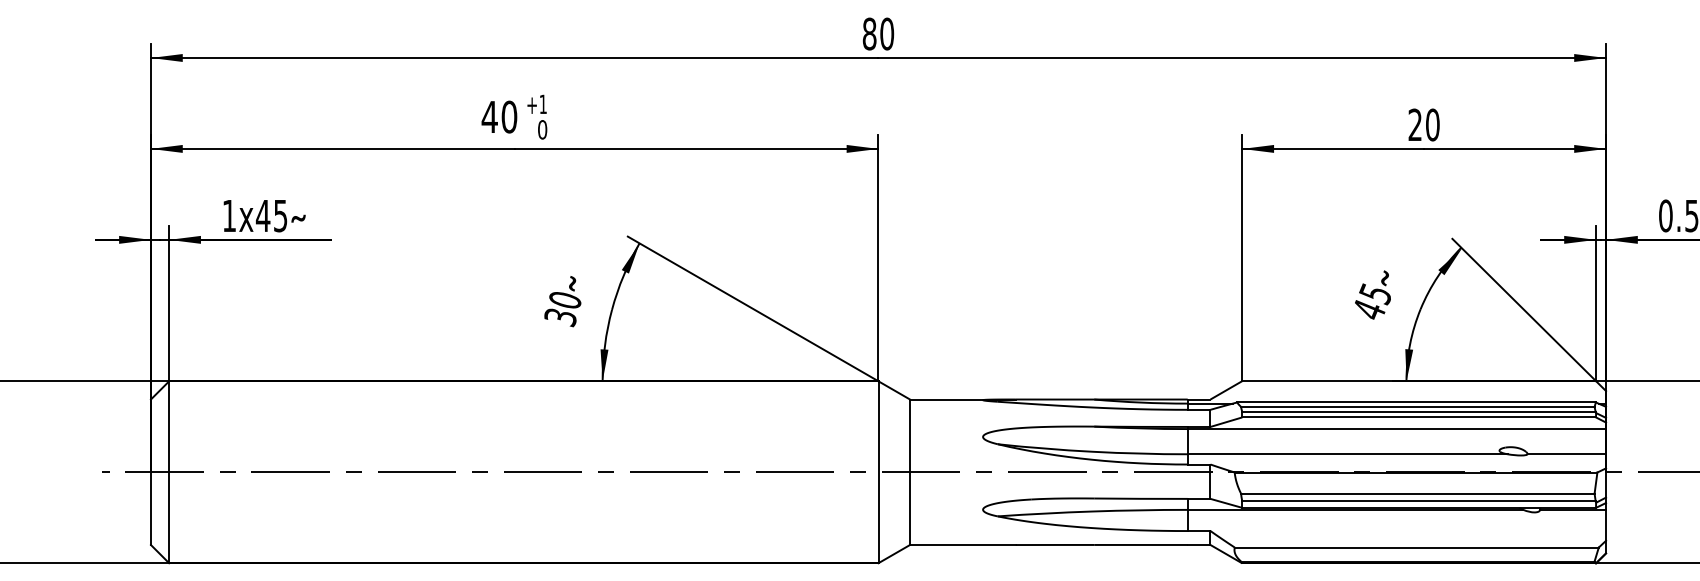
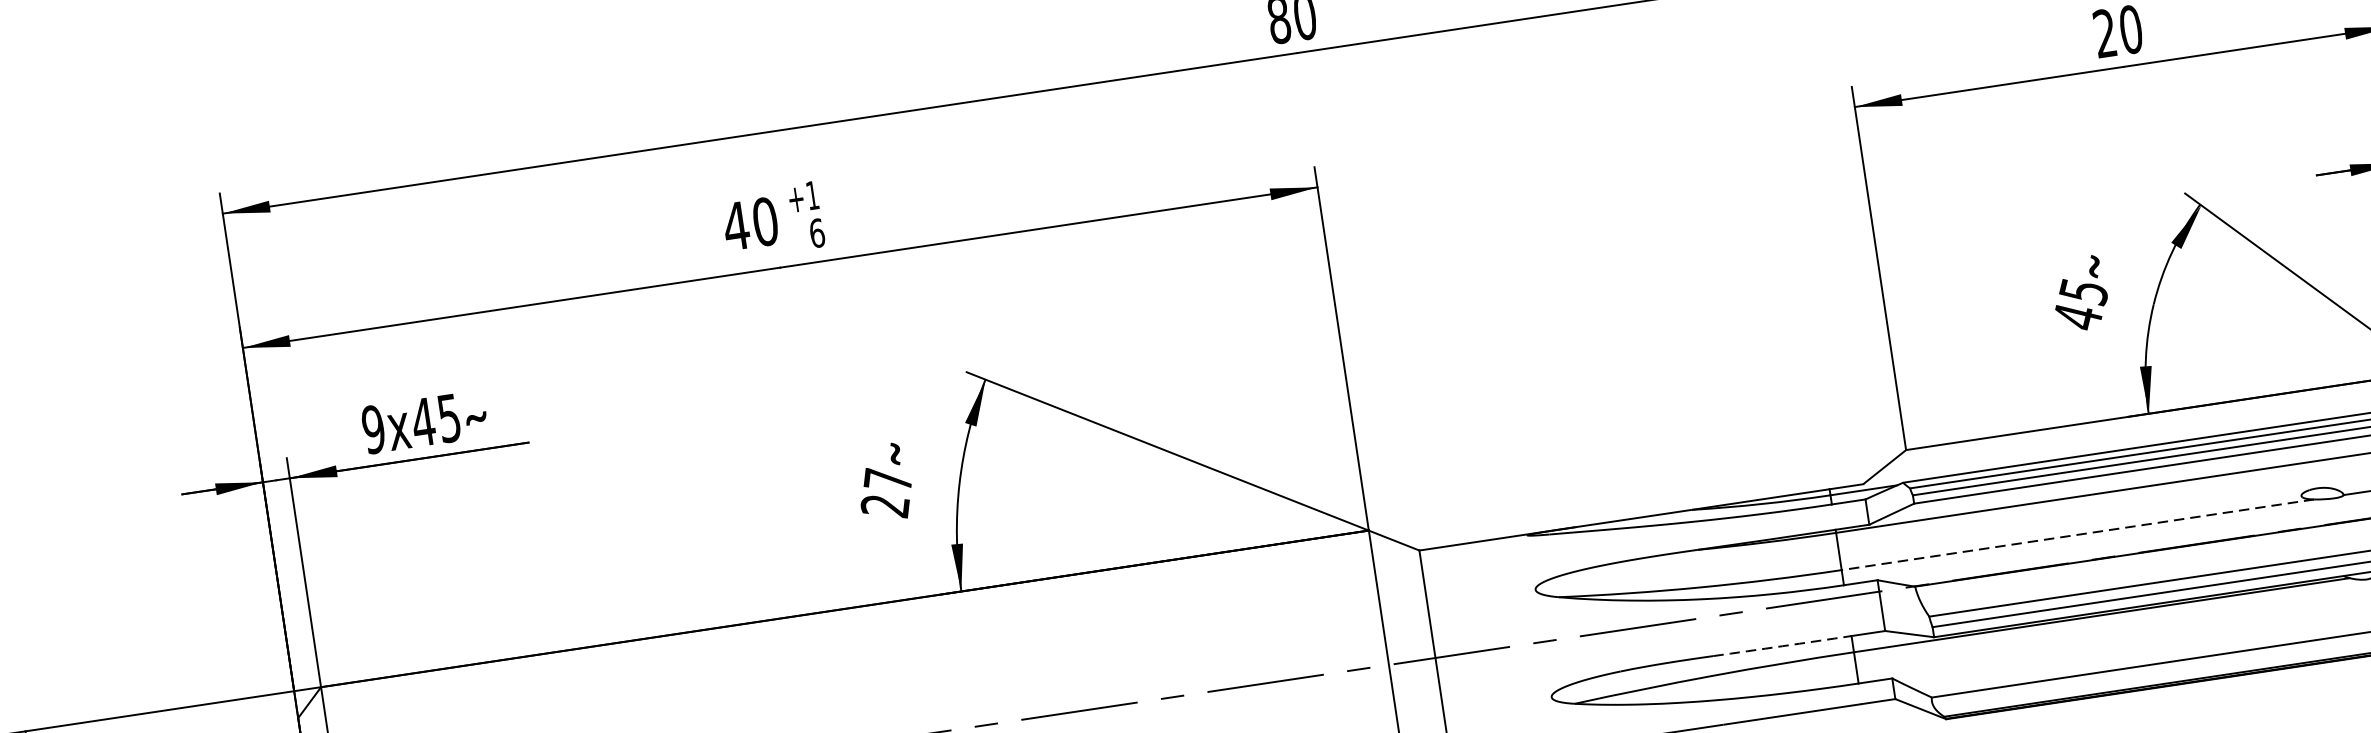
text: (542, 129) -> (816, 232), 0 -> 6
text: (229, 215) -> (373, 428), 1x45 -> 9x45
text: (562, 308) -> (886, 492), 30 -> 27
line: (1347, 454) -> (2077, 535), solid -> dashed
arc: (1140, 498) -> (1781, 645), solid -> dashed

